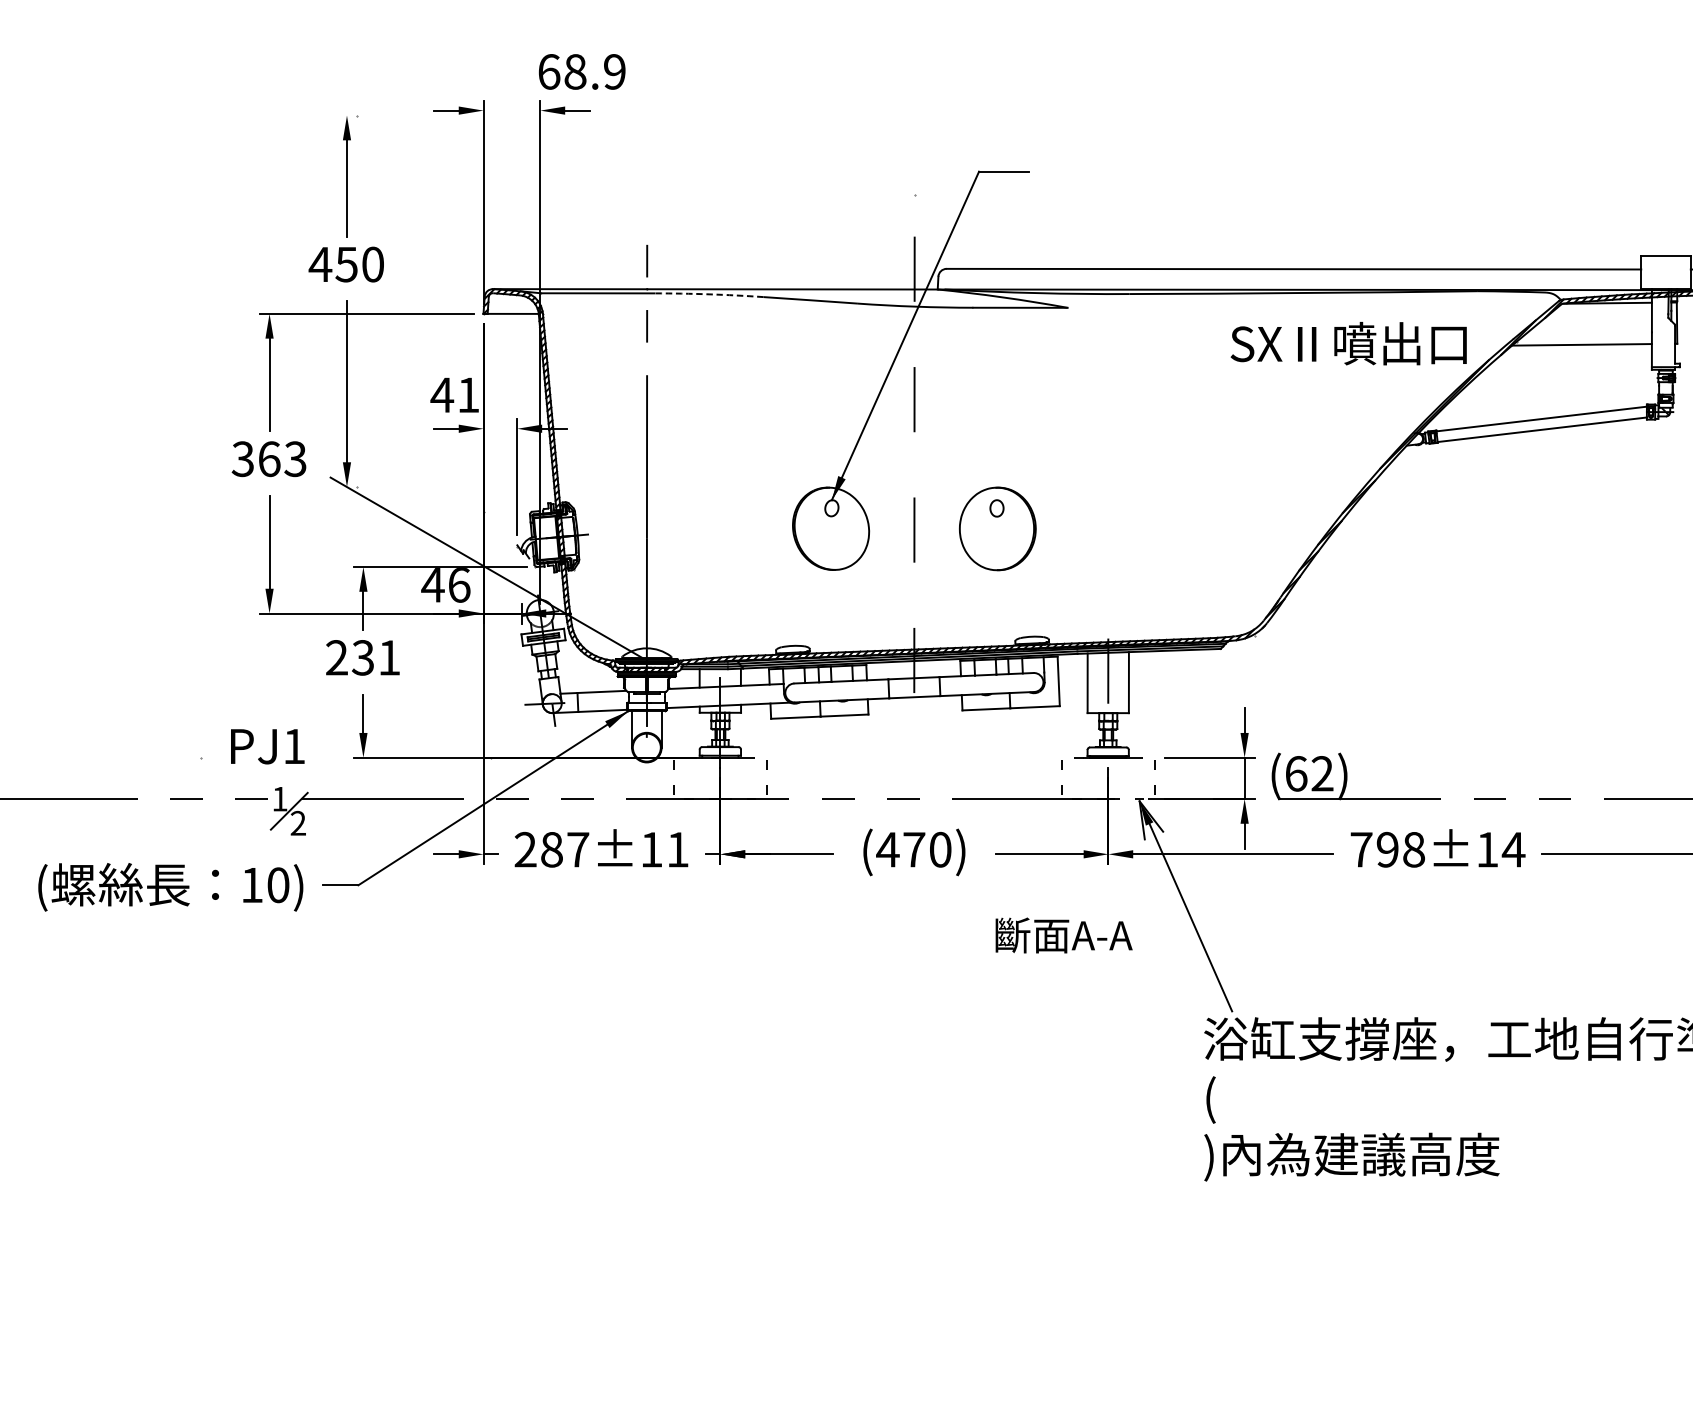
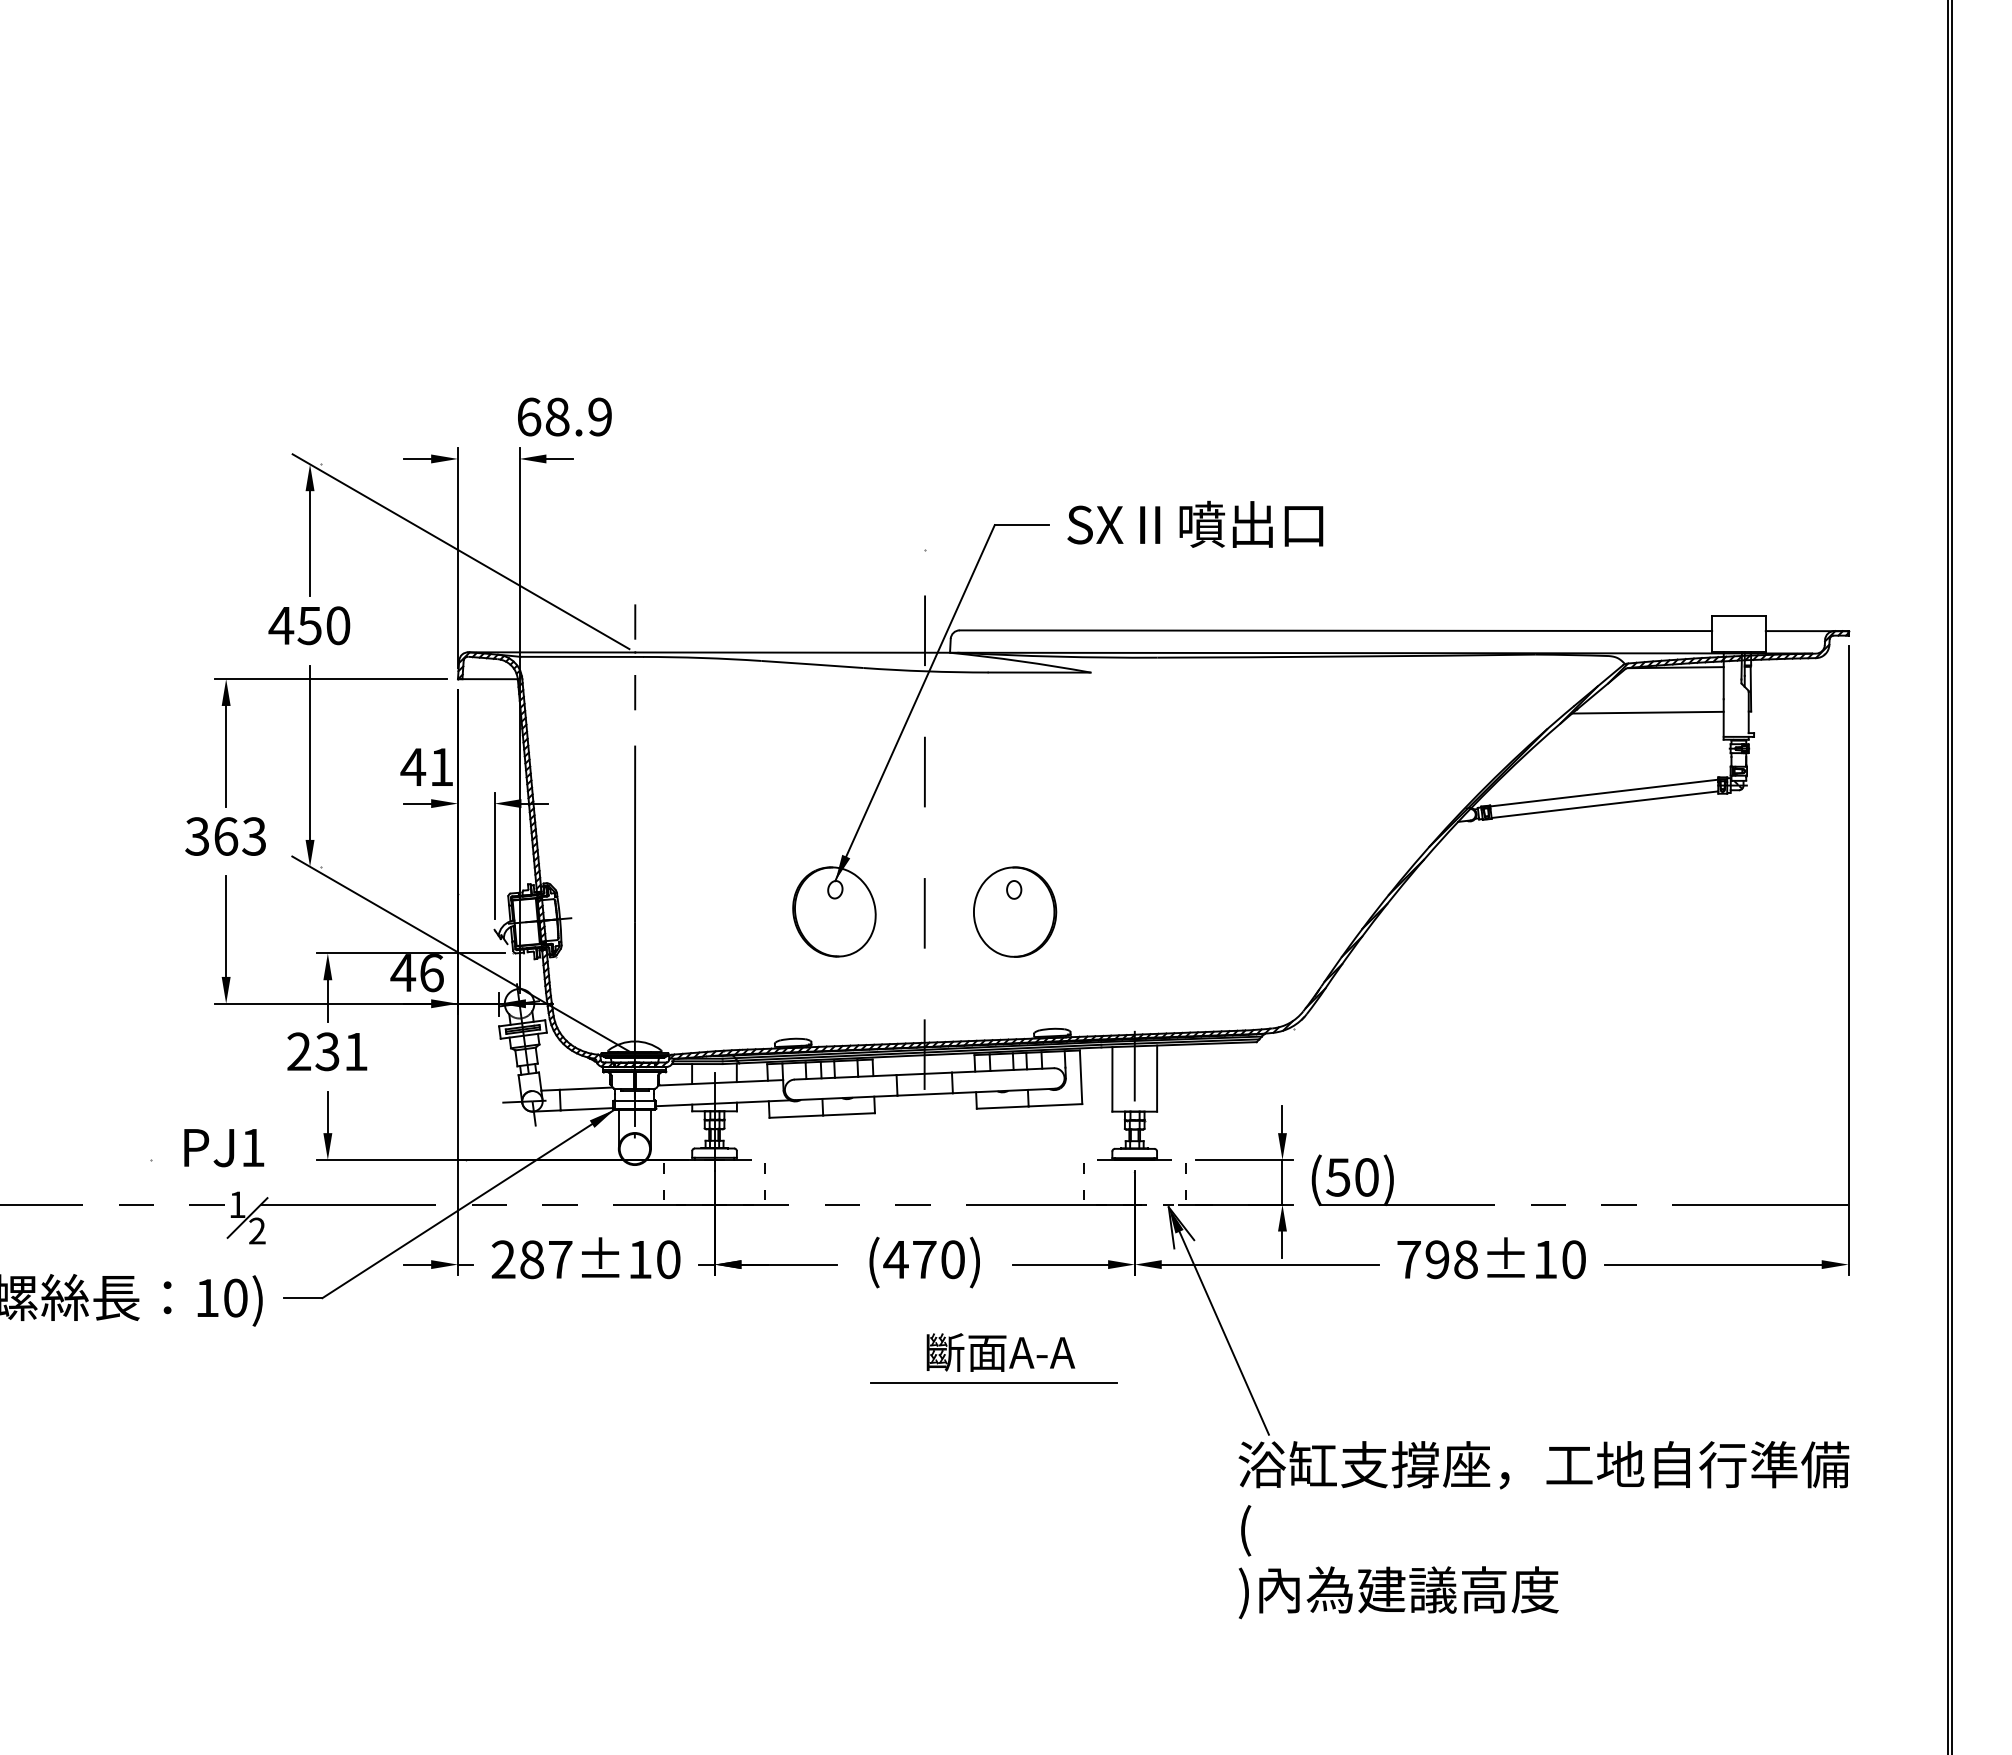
line: (485, 196) -> (460, 551), added
arc: (709, 293) -> (702, 657), dashed -> solid
text: (1348, 342) -> (1195, 523), moved
text: (1309, 773) -> (1352, 1177), (62) -> (50)
text: (677, 849) -> (668, 1259), 287±11 -> 287±10
text: (1513, 849) -> (1573, 1259), 798±14 -> 798±10
text: (1063, 935) -> (1000, 1352), moved
line: (977, 963) -> (993, 1382), added

